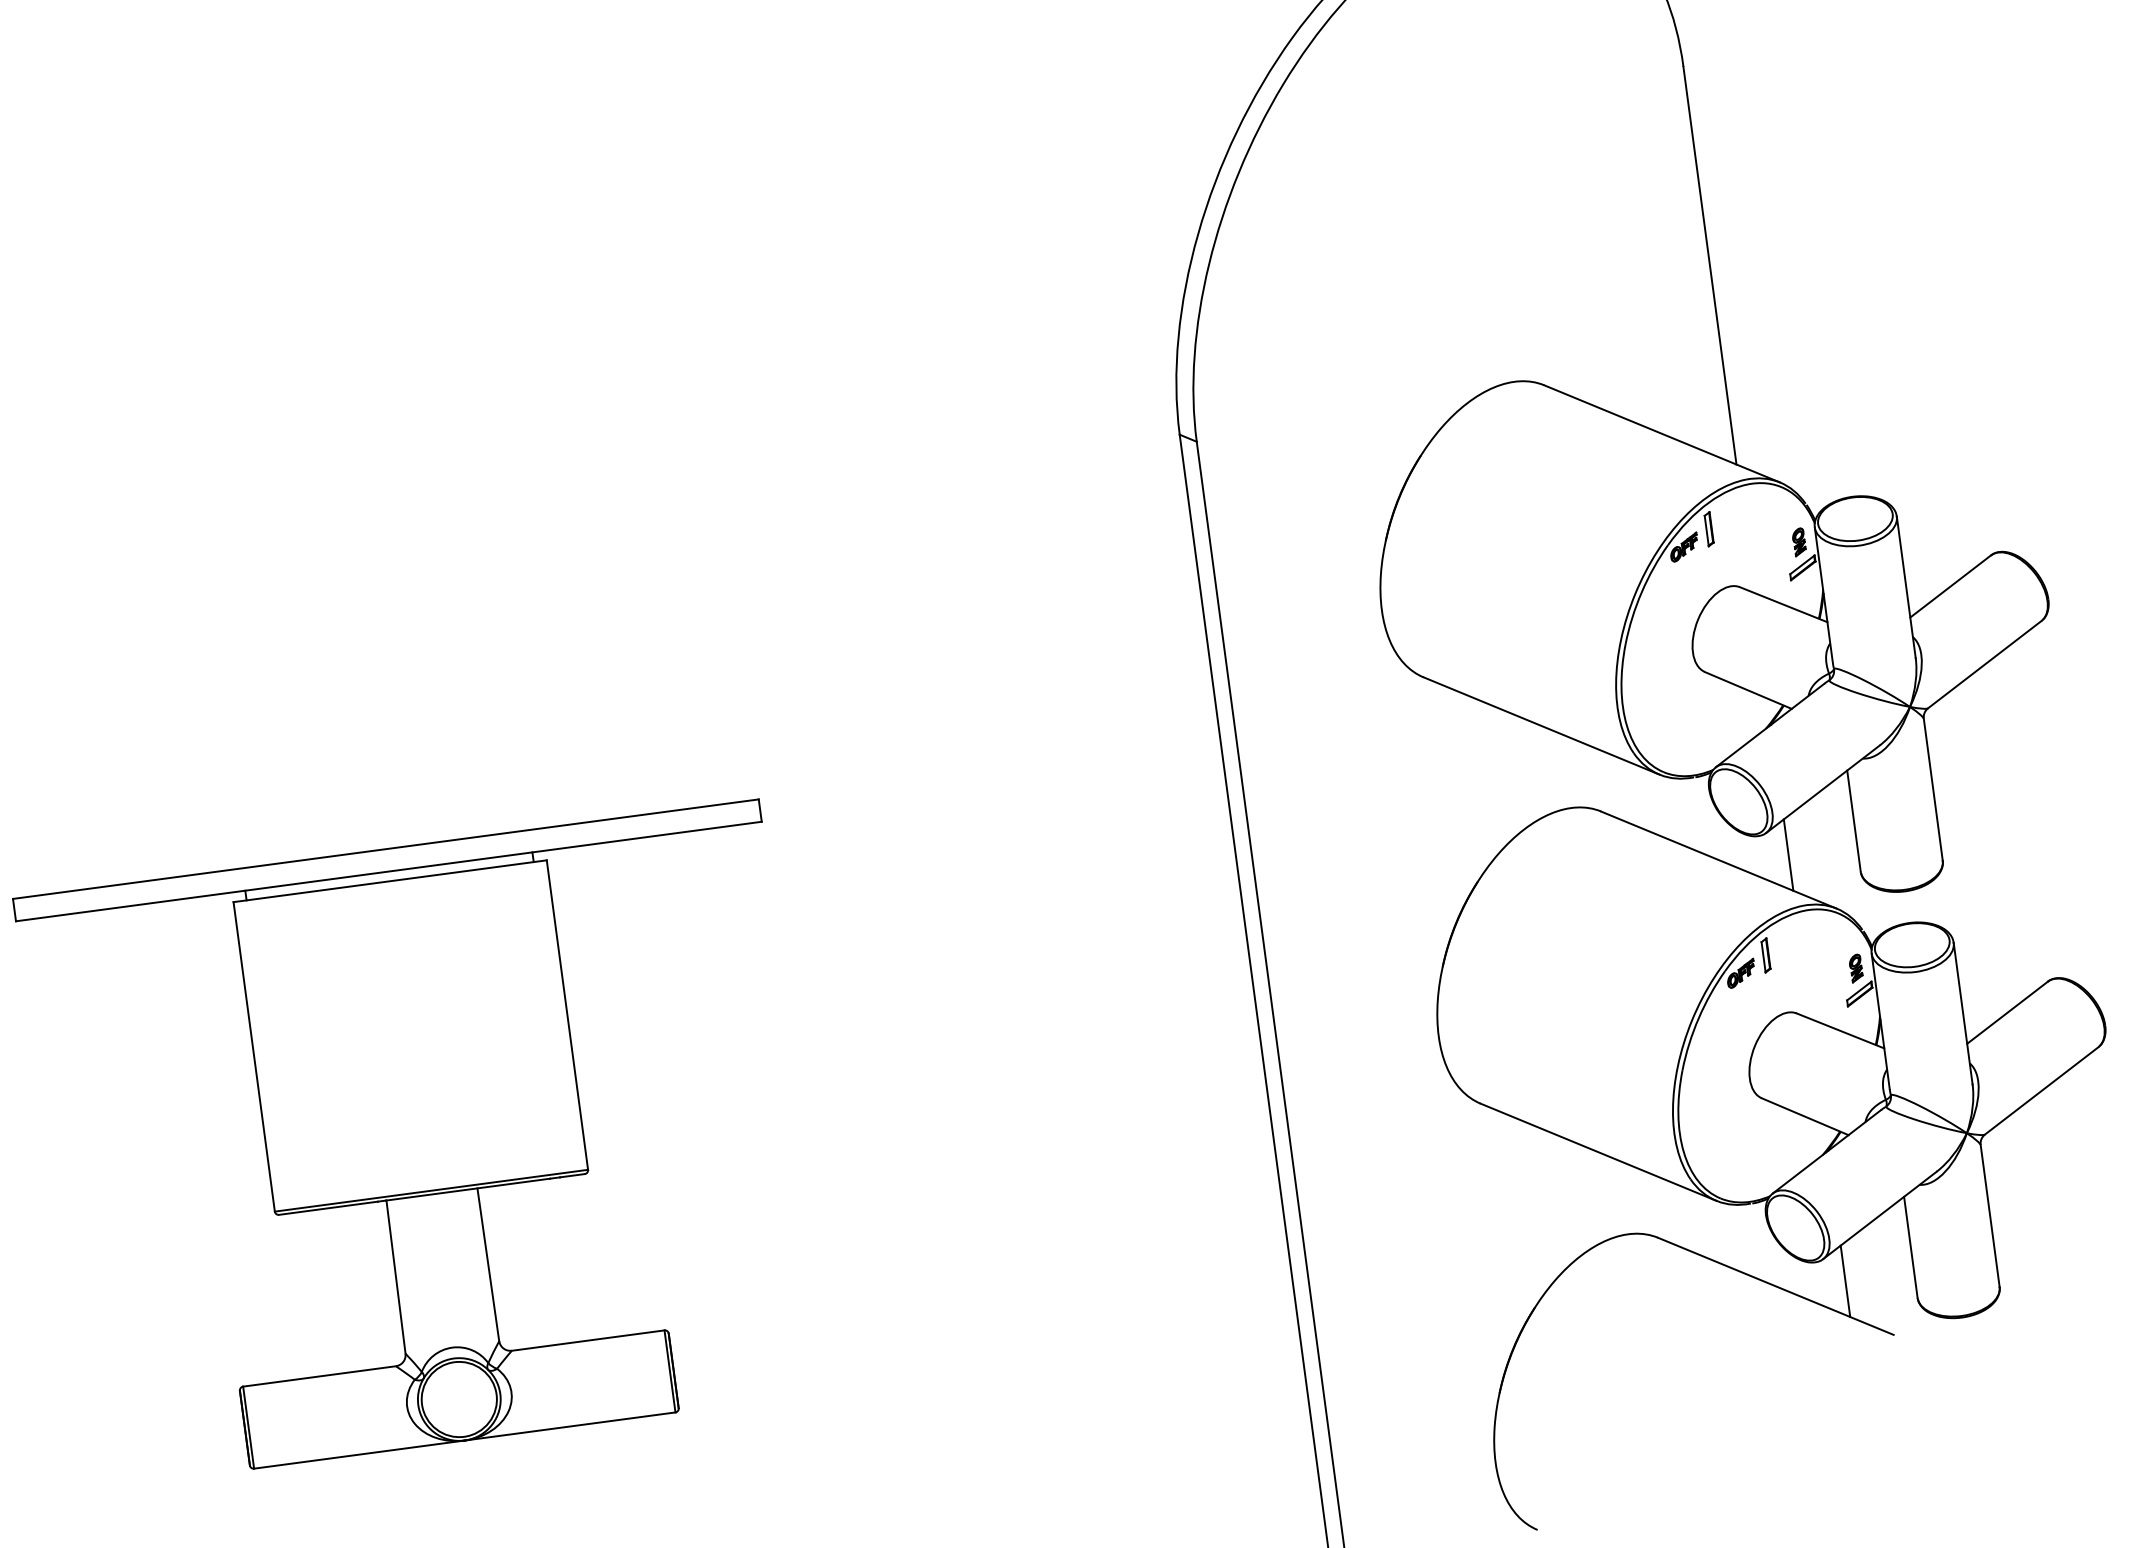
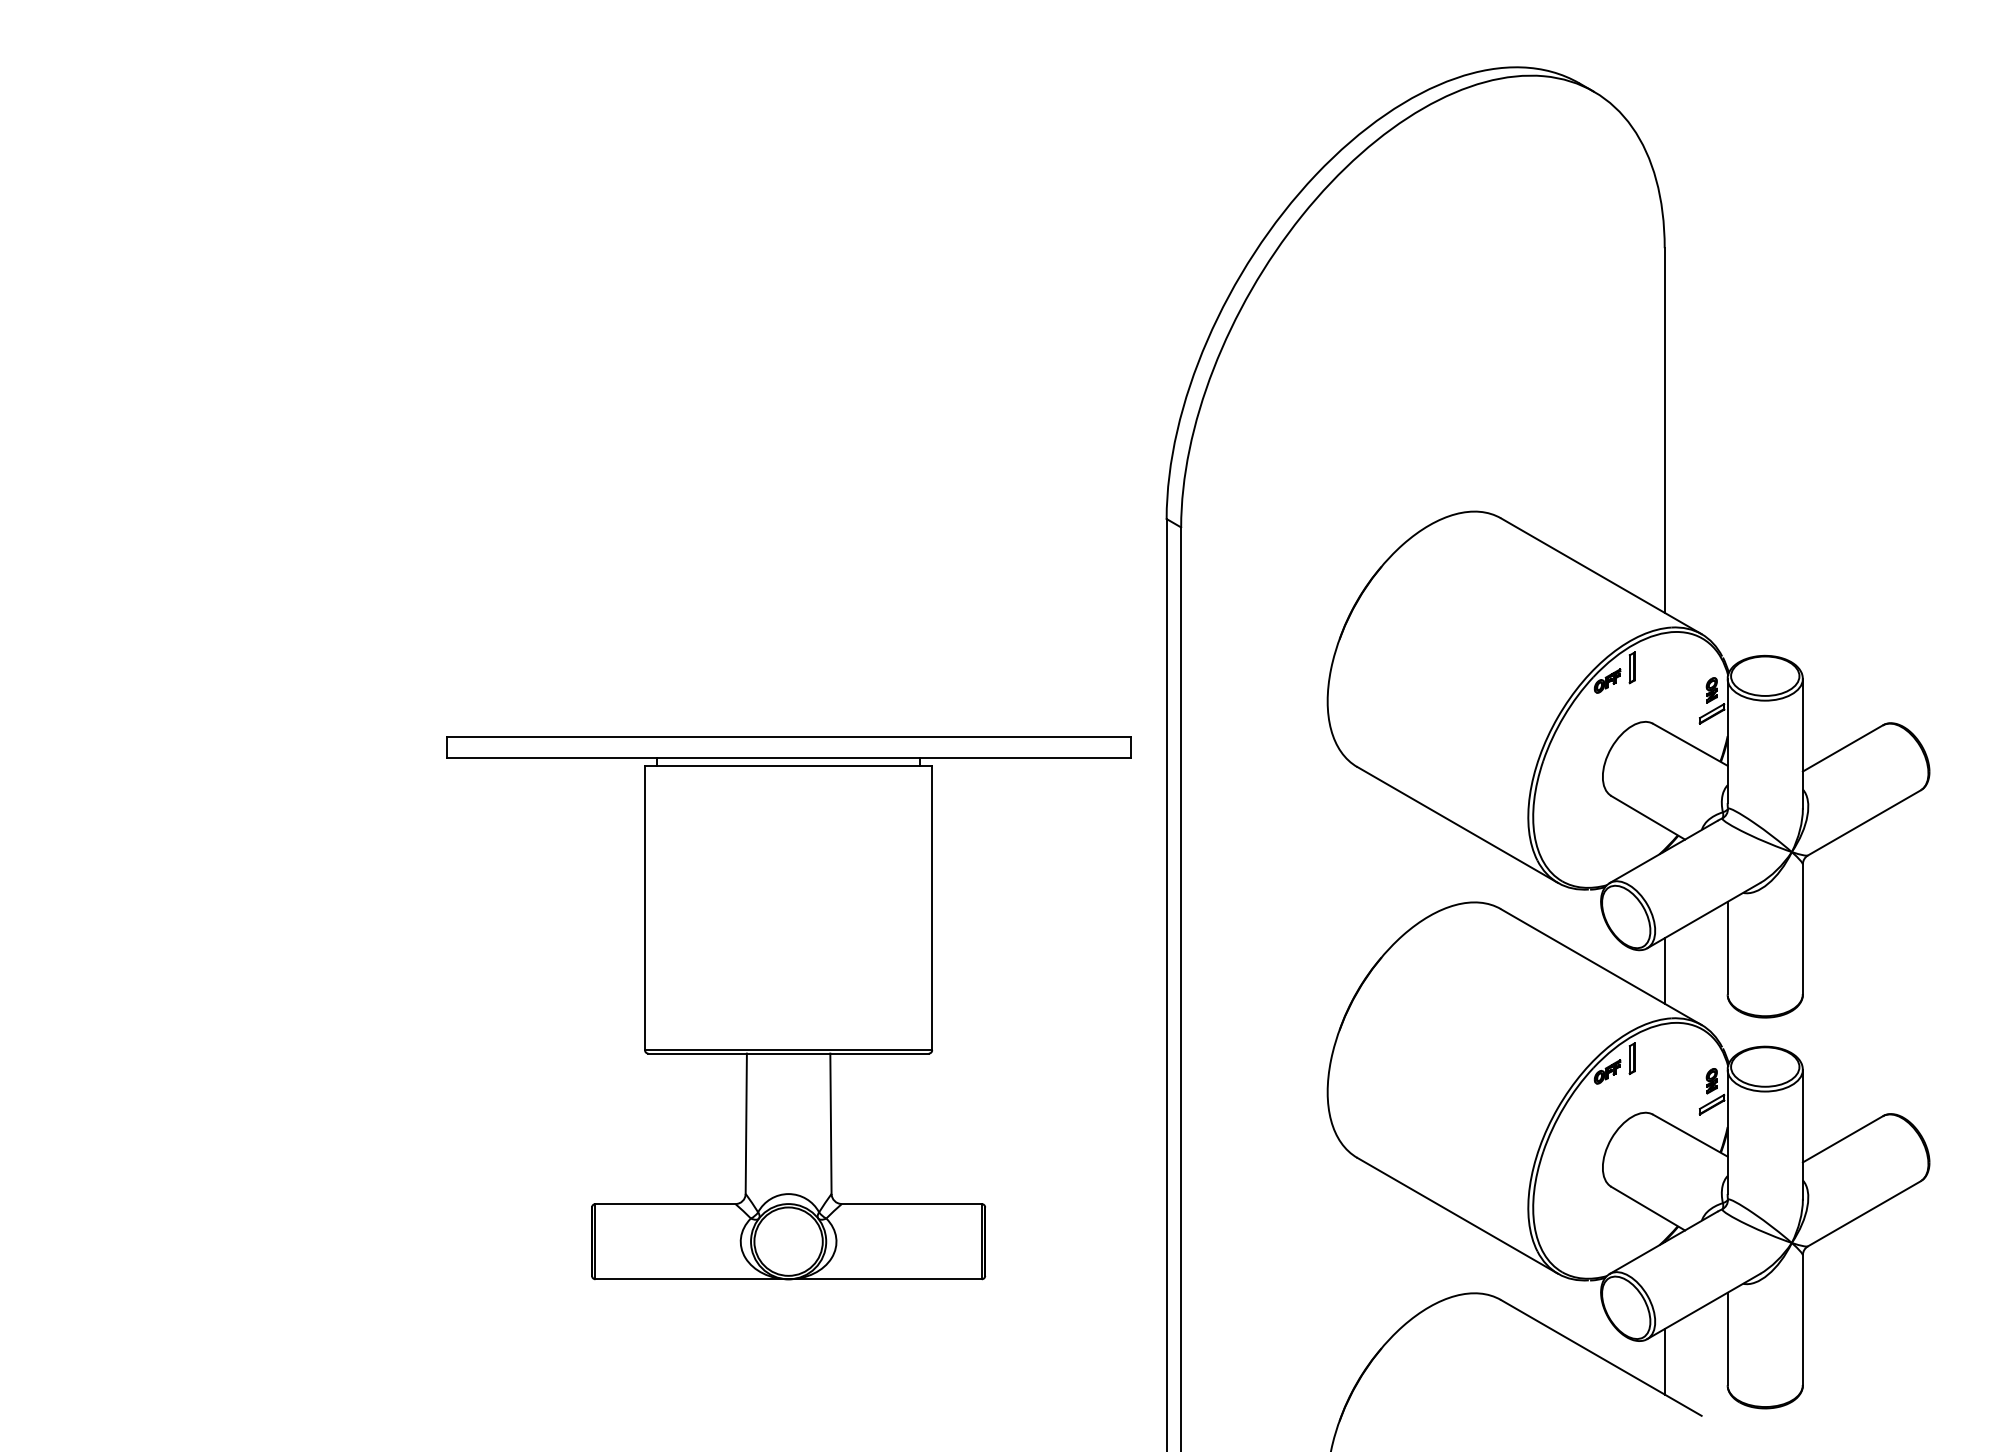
part: (425, 1145) -> (788, 1008), moved

